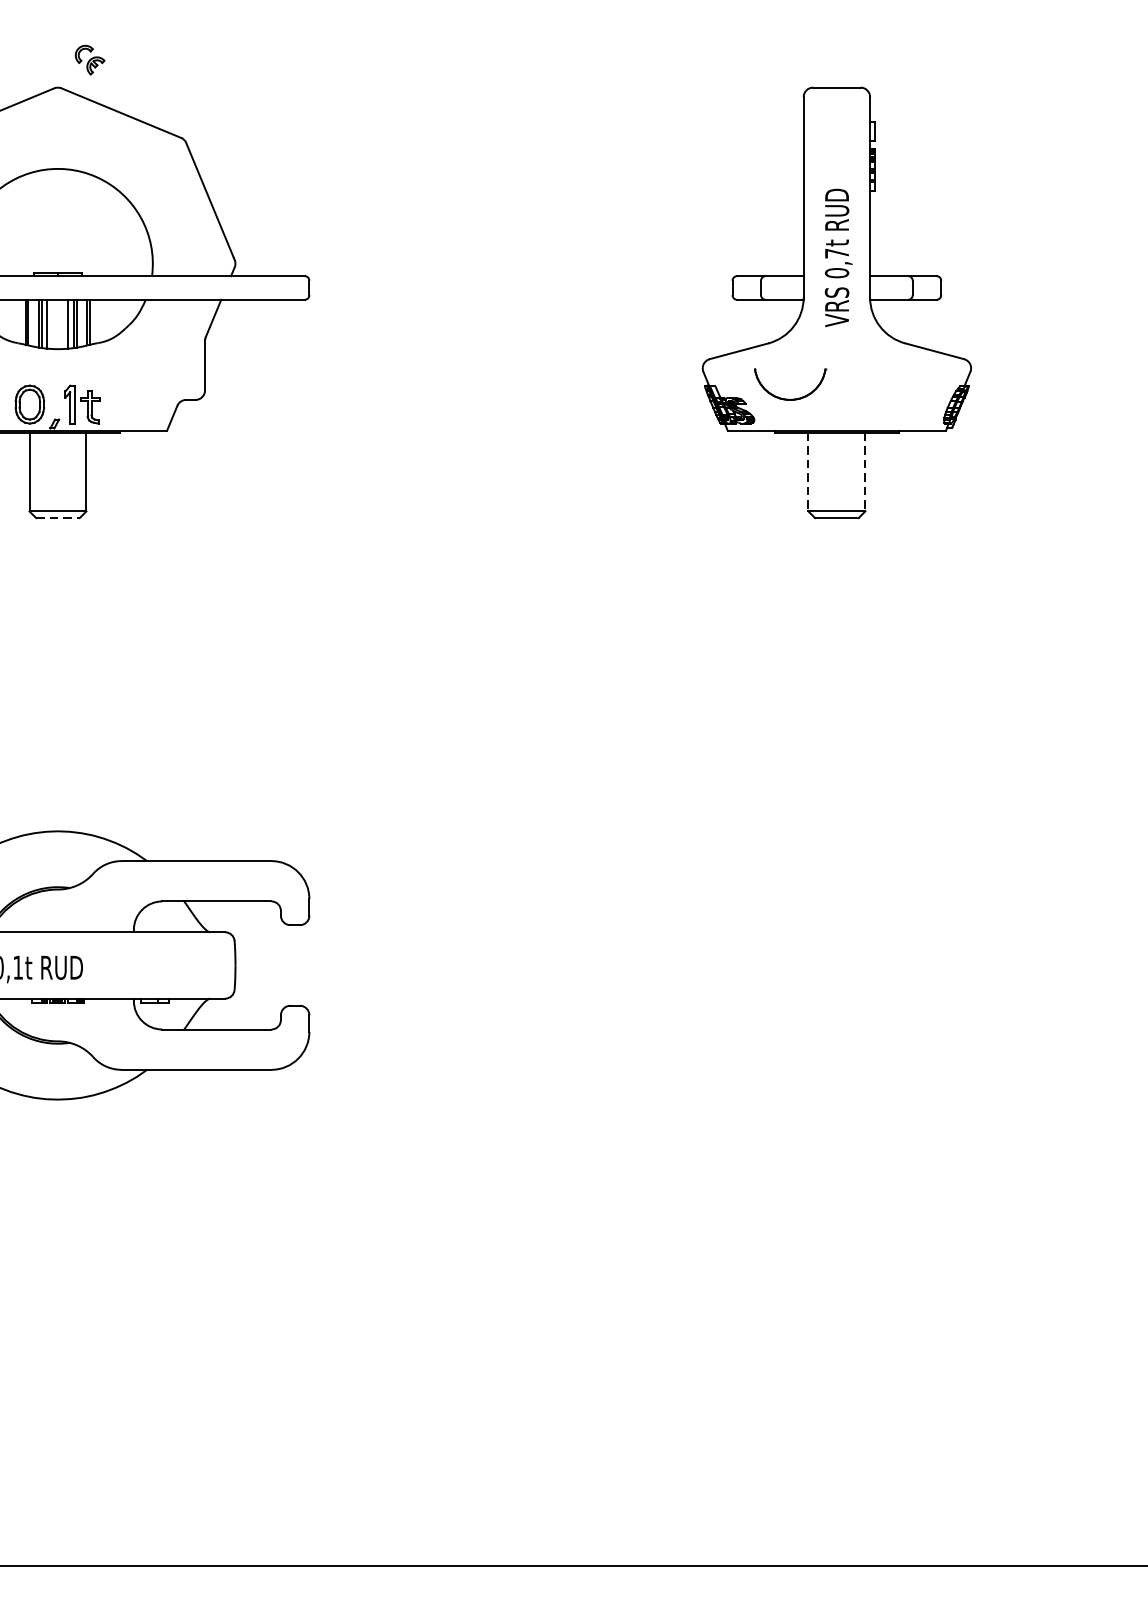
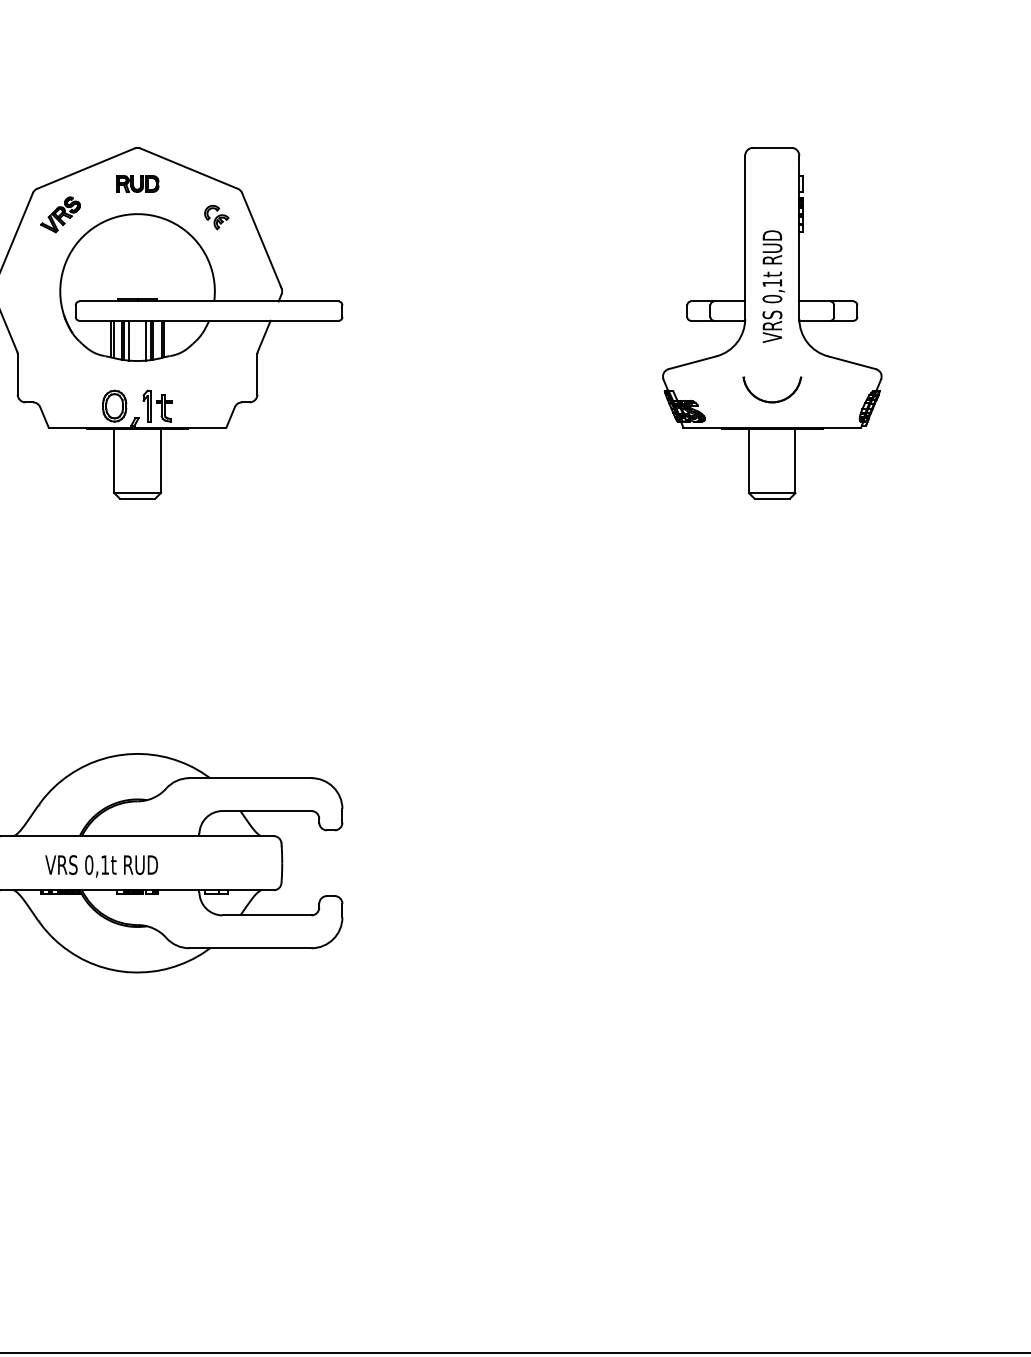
part: (89, 60) -> (216, 217), moved
part: (57, 131) -> (137, 183), added
text: (837, 254) -> (772, 283), 0,7t -> 0,1t
part: (790, 398) -> (772, 401), moved
line: (808, 472) -> (749, 461), dashed -> solid
line: (865, 472) -> (795, 461), dashed -> solid
line: (57, 517) -> (137, 498), dashed -> solid

